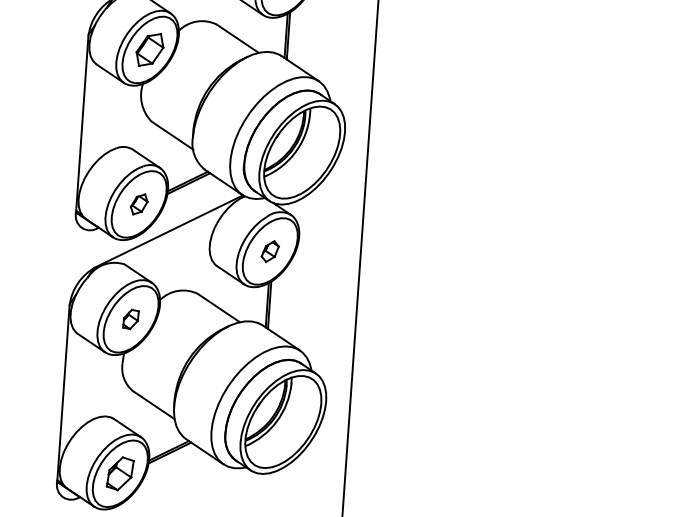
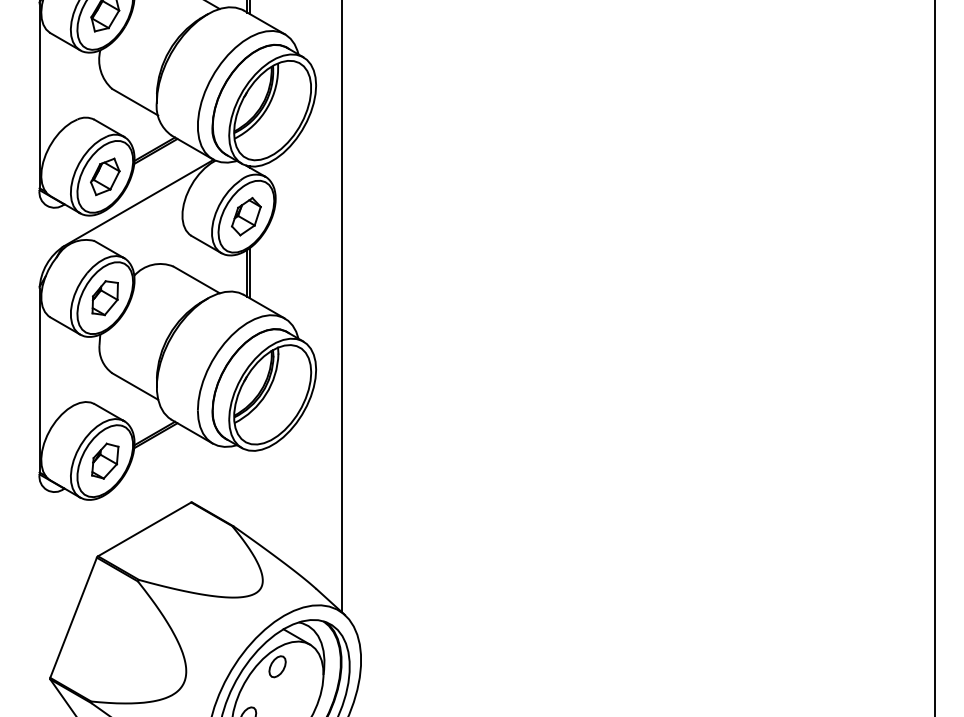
part: (139, 204) -> (105, 176), size x1.67
part: (270, 251) -> (246, 216), size x1.67
part: (130, 319) -> (104, 298), size x1.67

